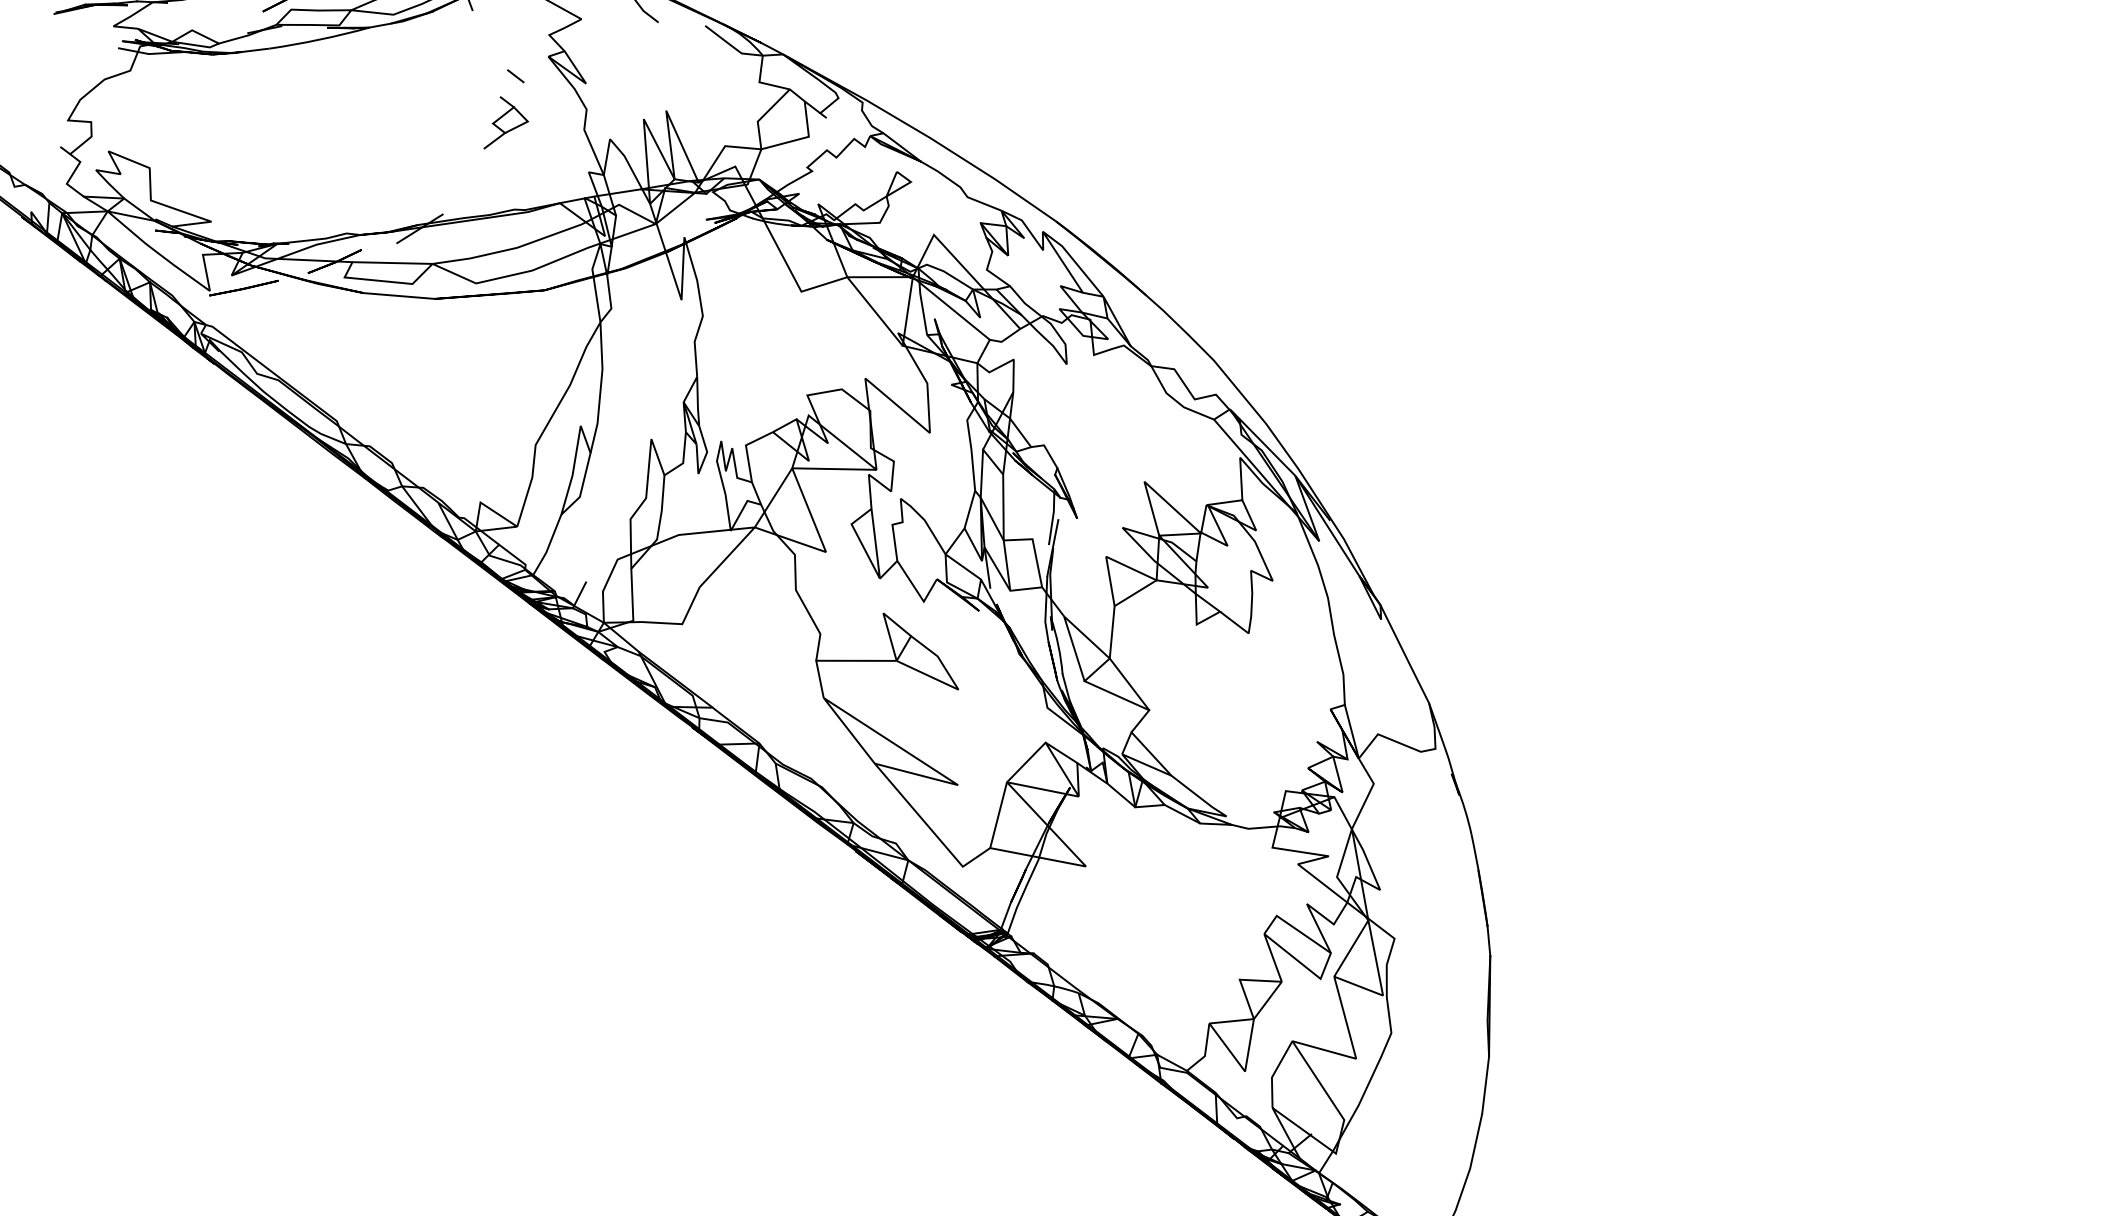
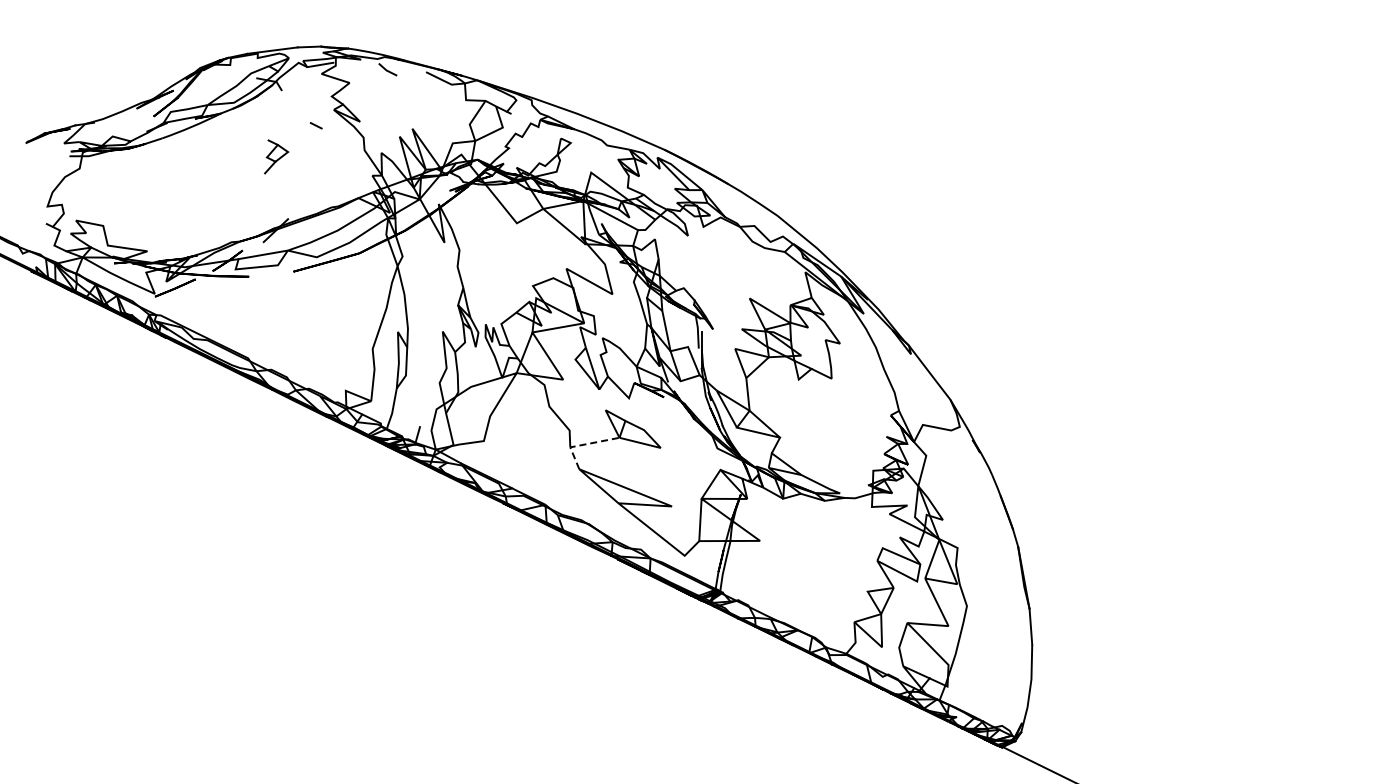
part: (508, 125) -> (276, 156), moved
line: (399, 294) -> (271, 273), removed
line: (836, 660) -> (582, 444), solid -> dashed

